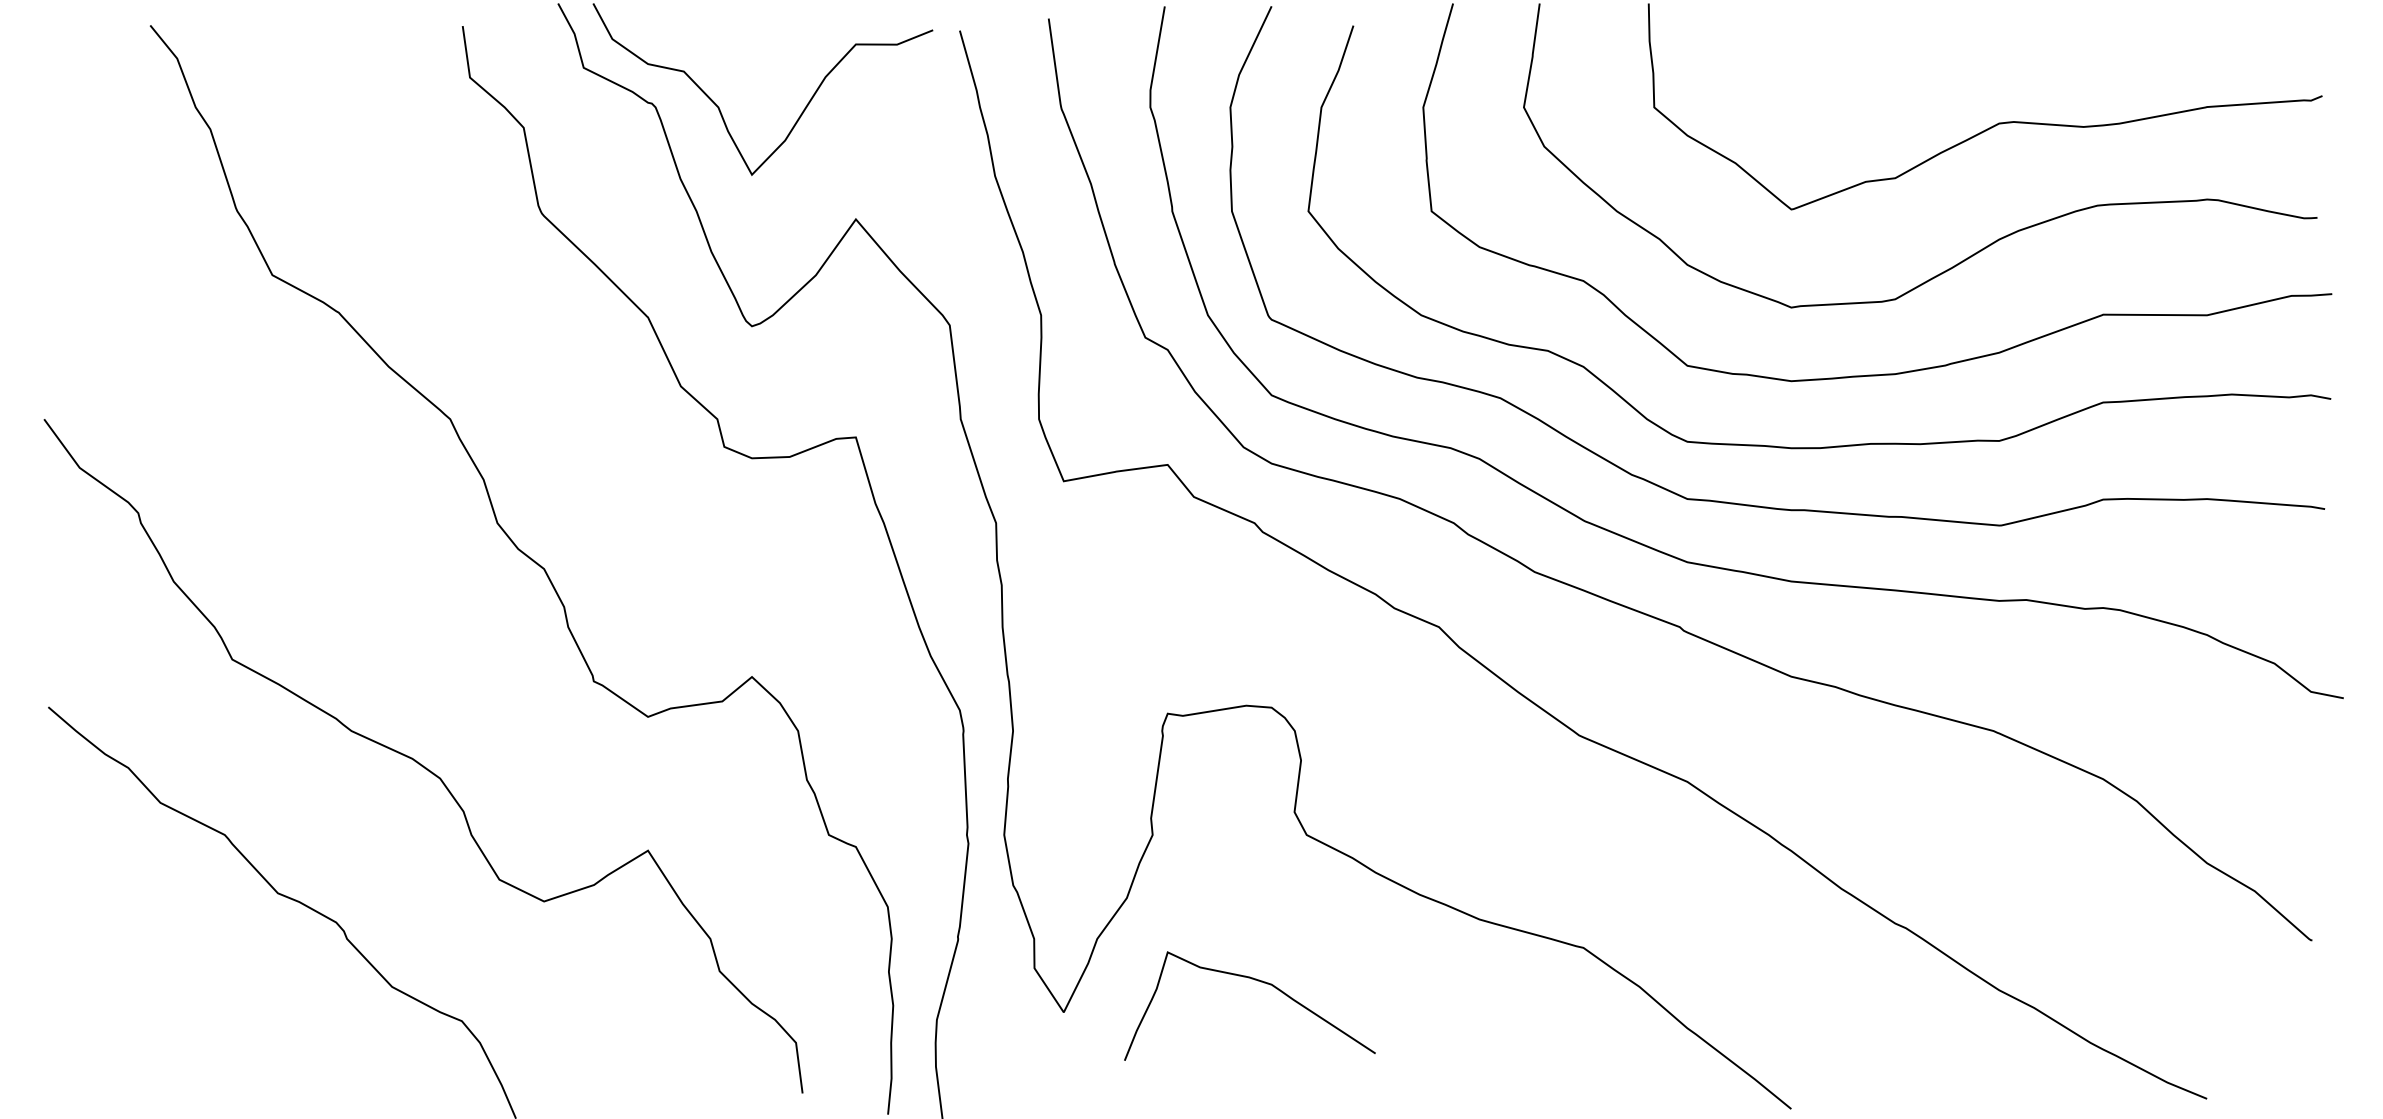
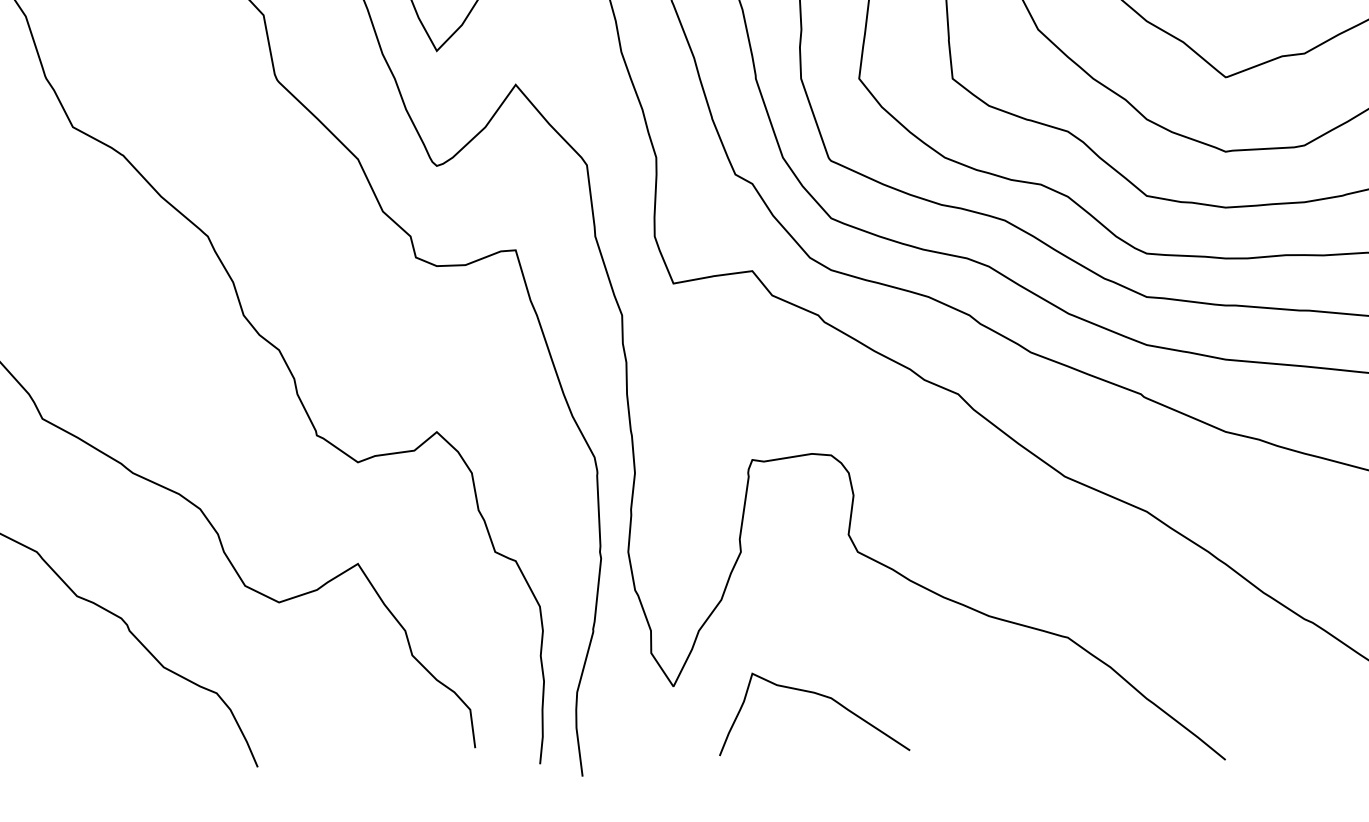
curve: (1254, 980) -> (818, 695), moved

